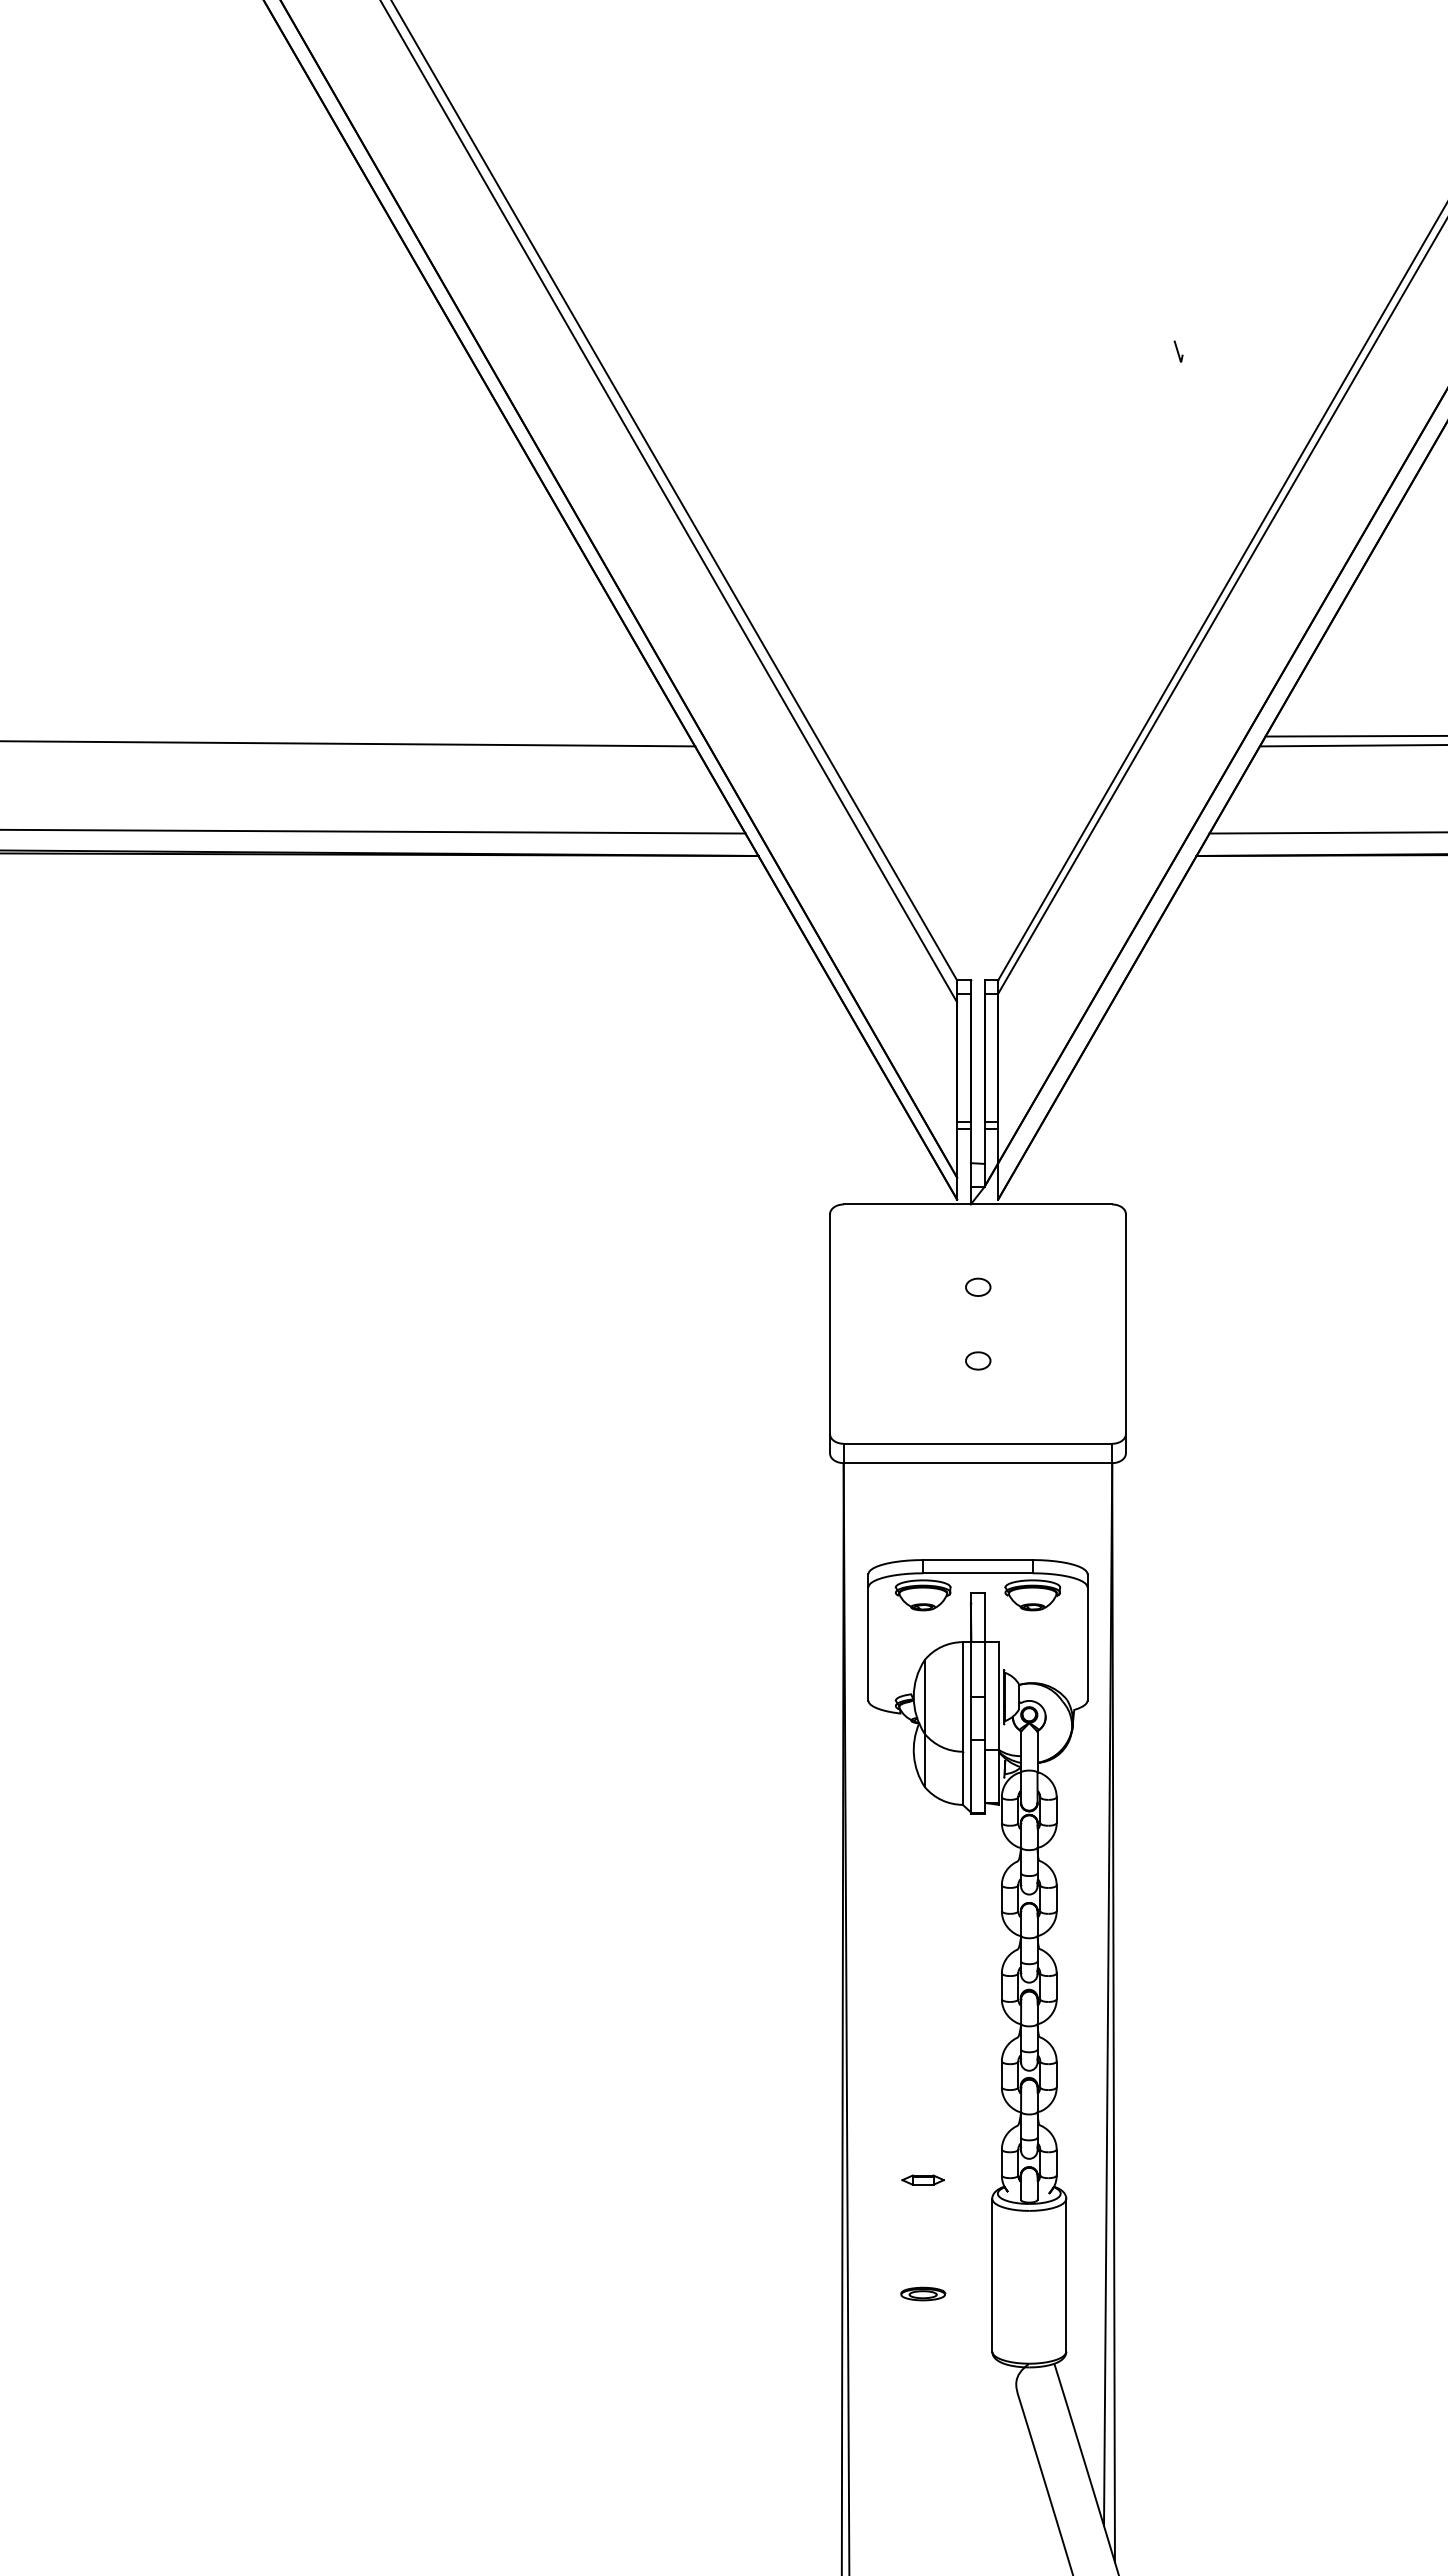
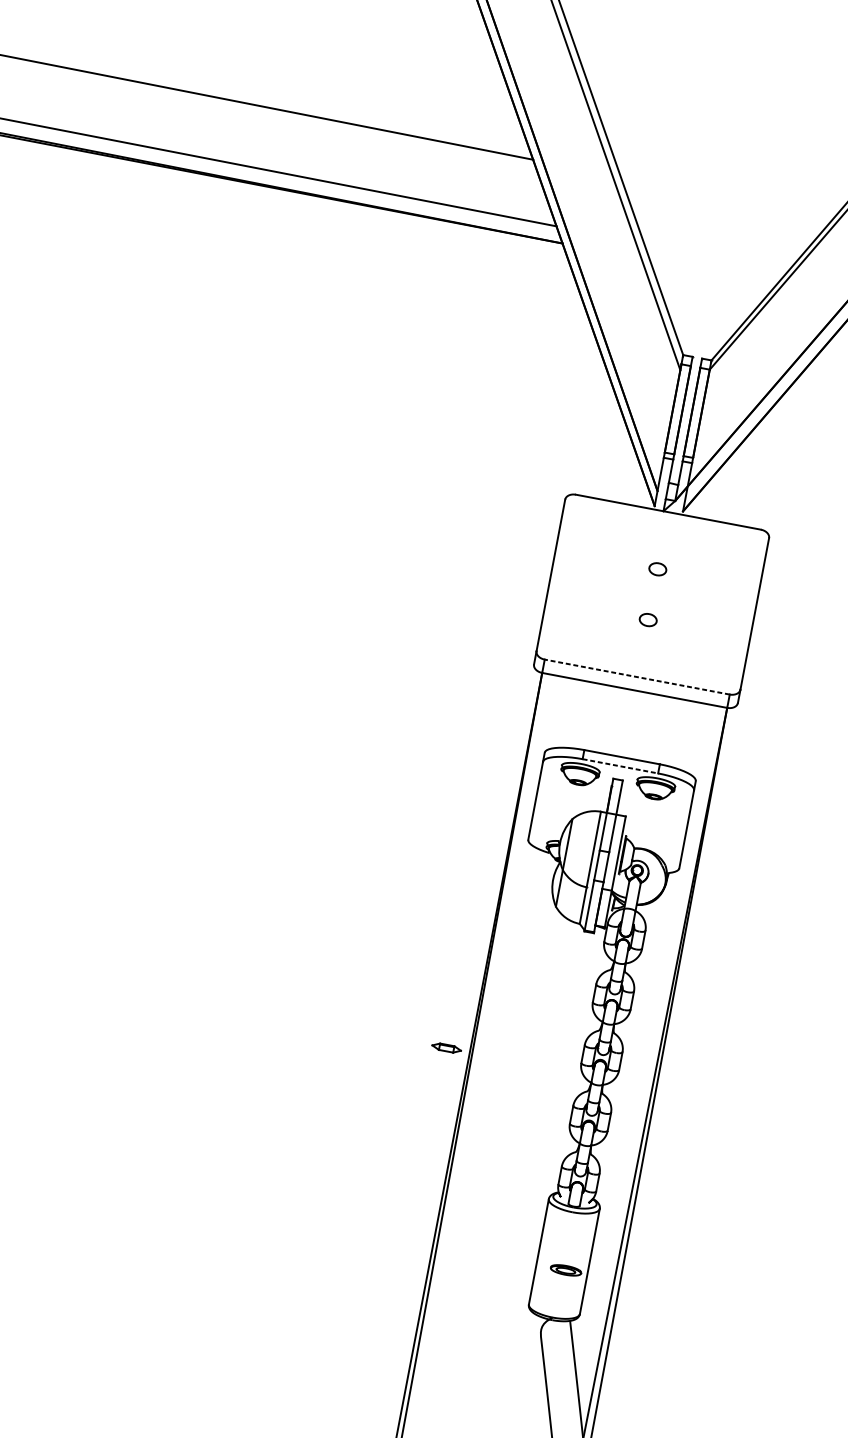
line: (977, 1443) -> (636, 676), solid -> dashed
line: (977, 1573) -> (620, 766), solid -> dashed
part: (922, 2179) -> (446, 1047), moved
part: (923, 2293) -> (566, 1270), moved

